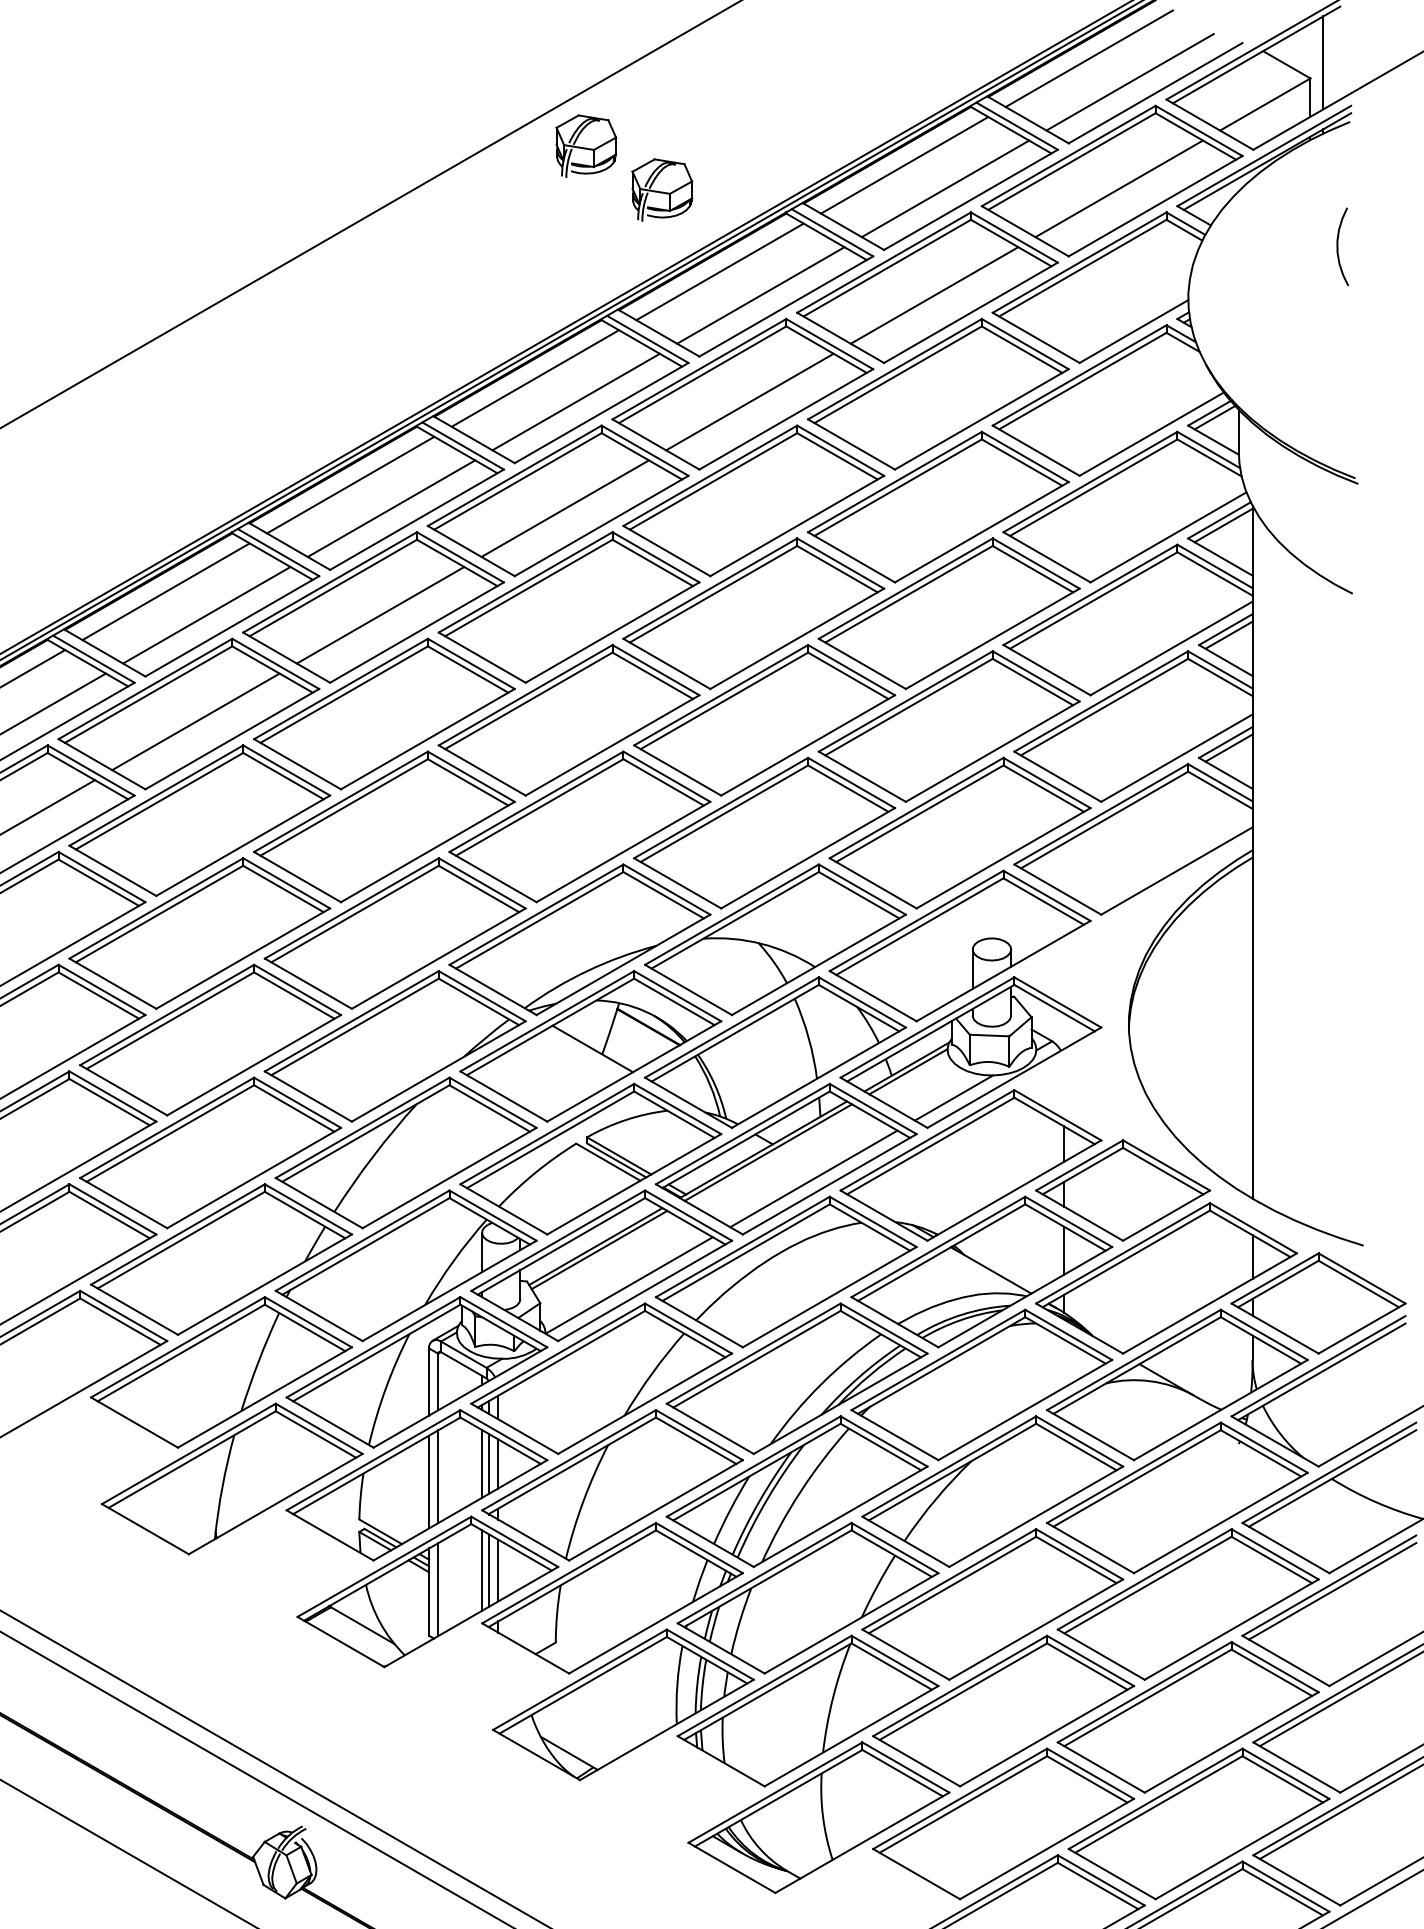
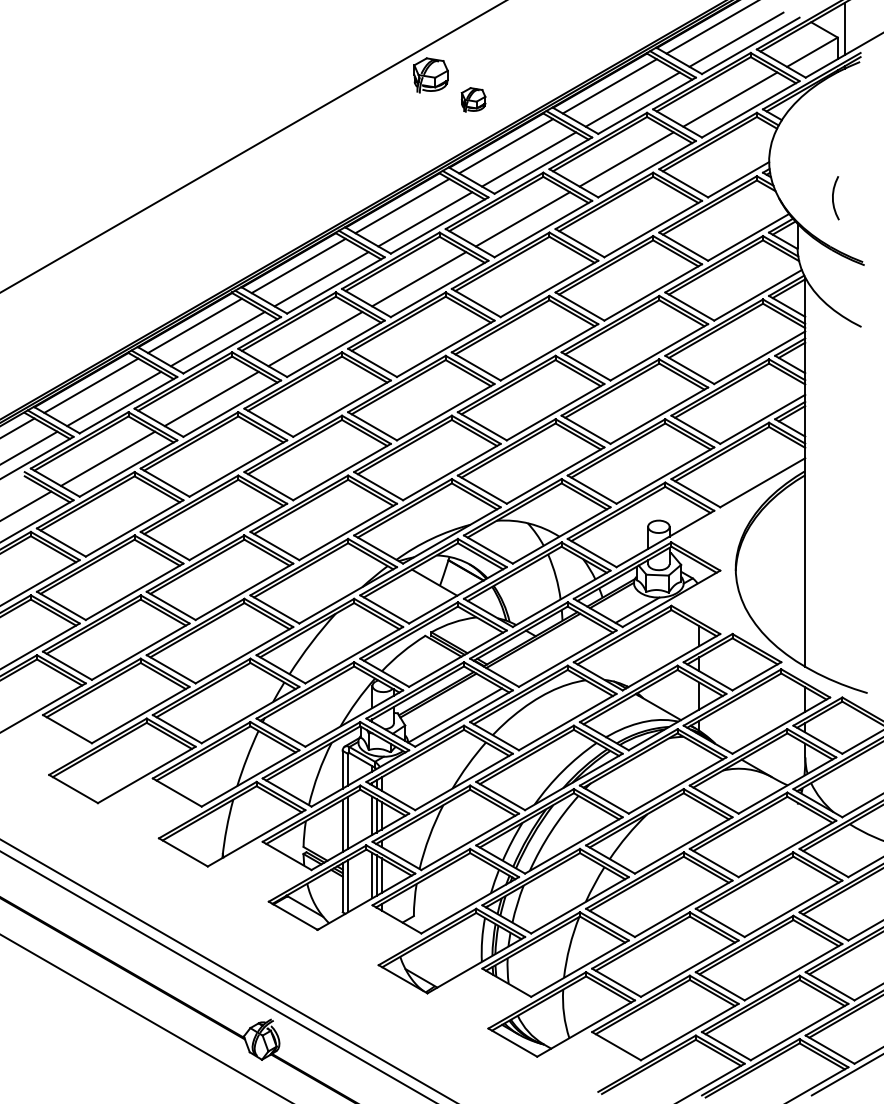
part: (661, 188) -> (473, 99), size x0.7
curve: (1338, 247) -> (833, 198), moved
line: (813, 1178) -> (558, 655), removed

